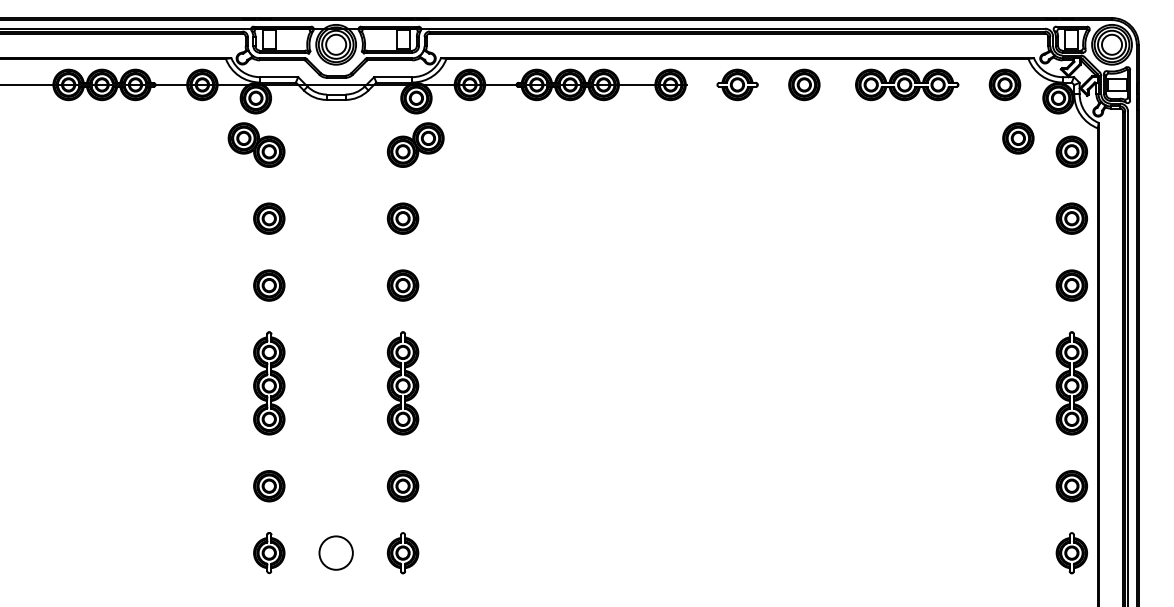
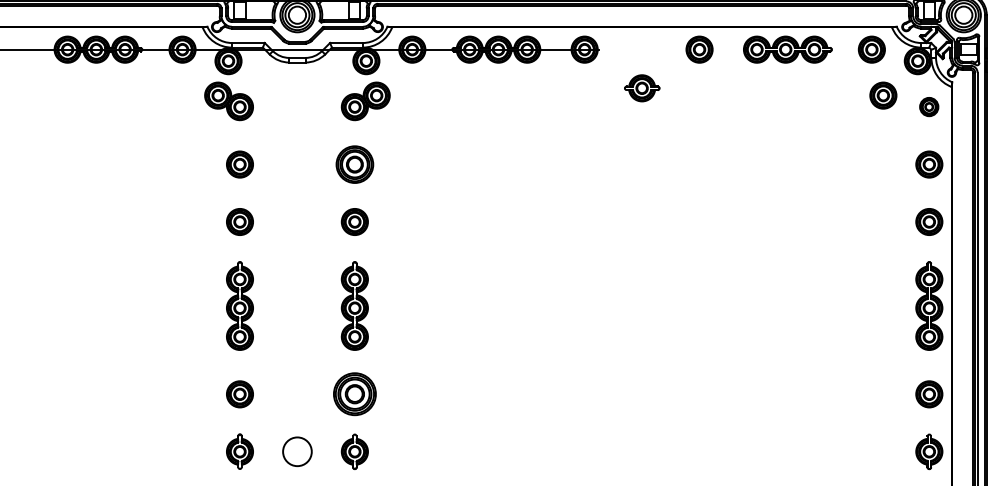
part: (737, 84) -> (642, 87), moved
part: (1071, 151) -> (929, 106), size x0.7
part: (402, 218) -> (354, 164), size x1.4
part: (402, 486) -> (354, 394), size x1.6

